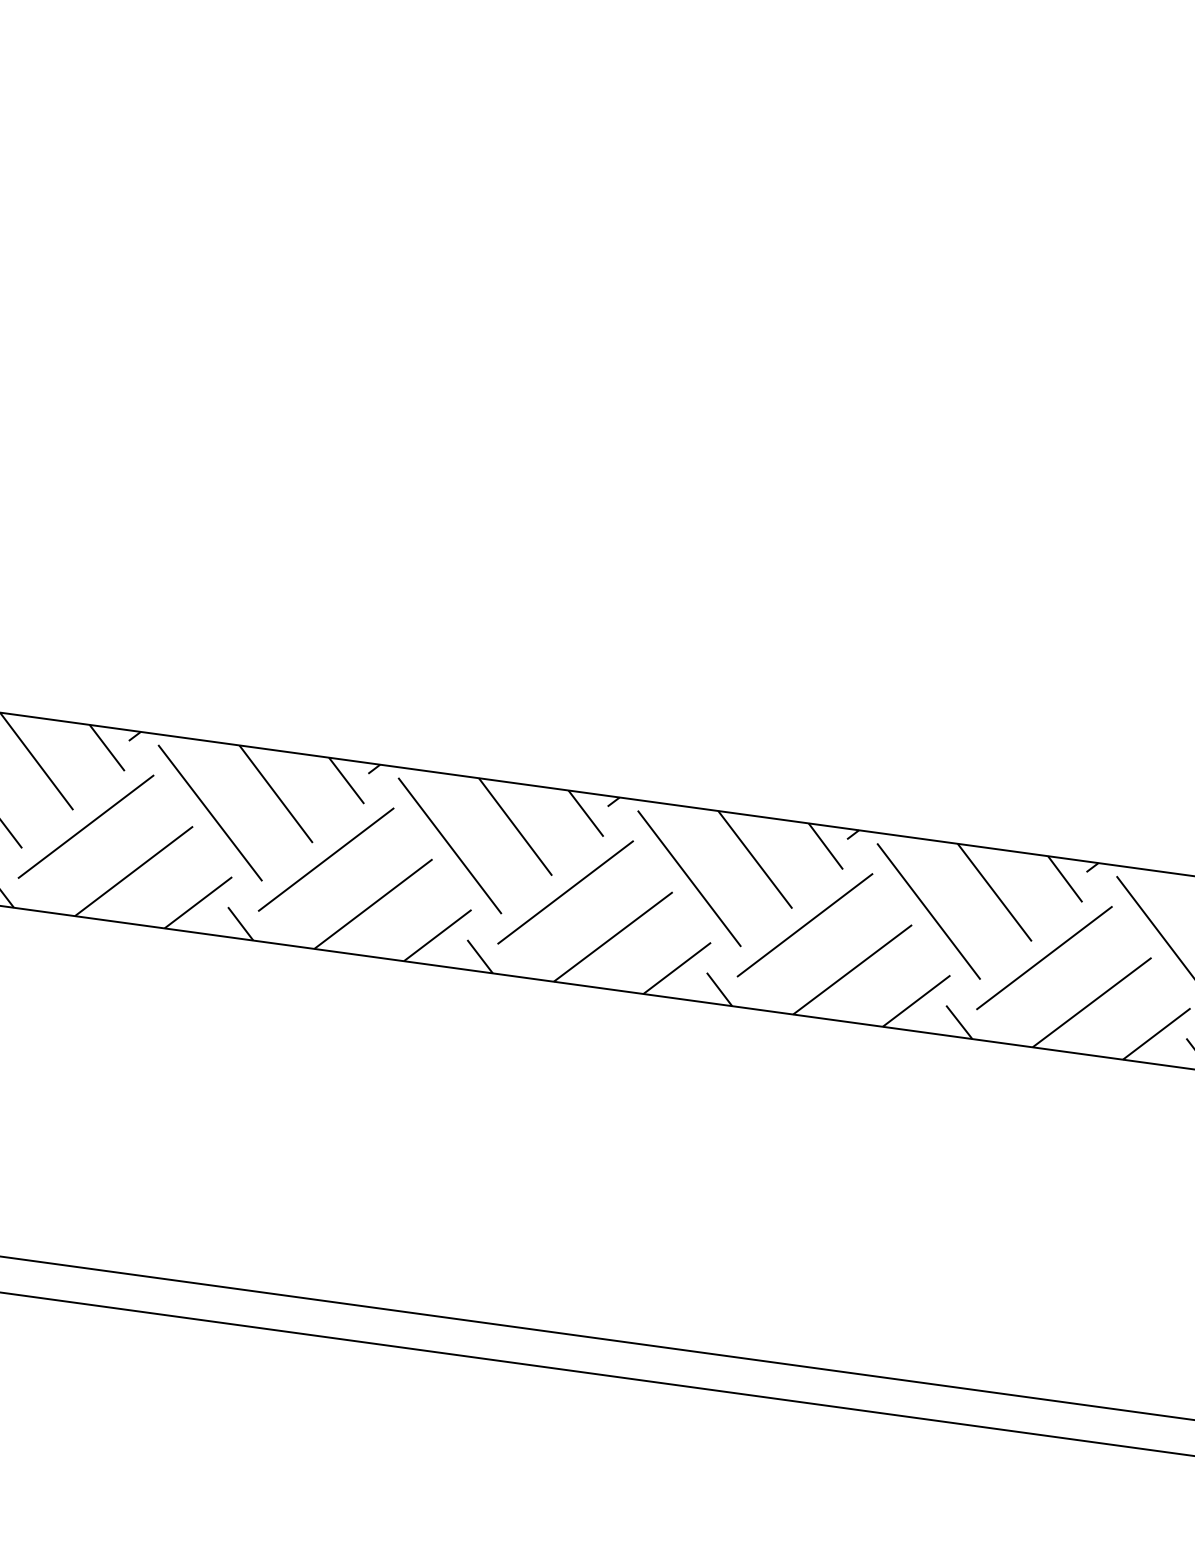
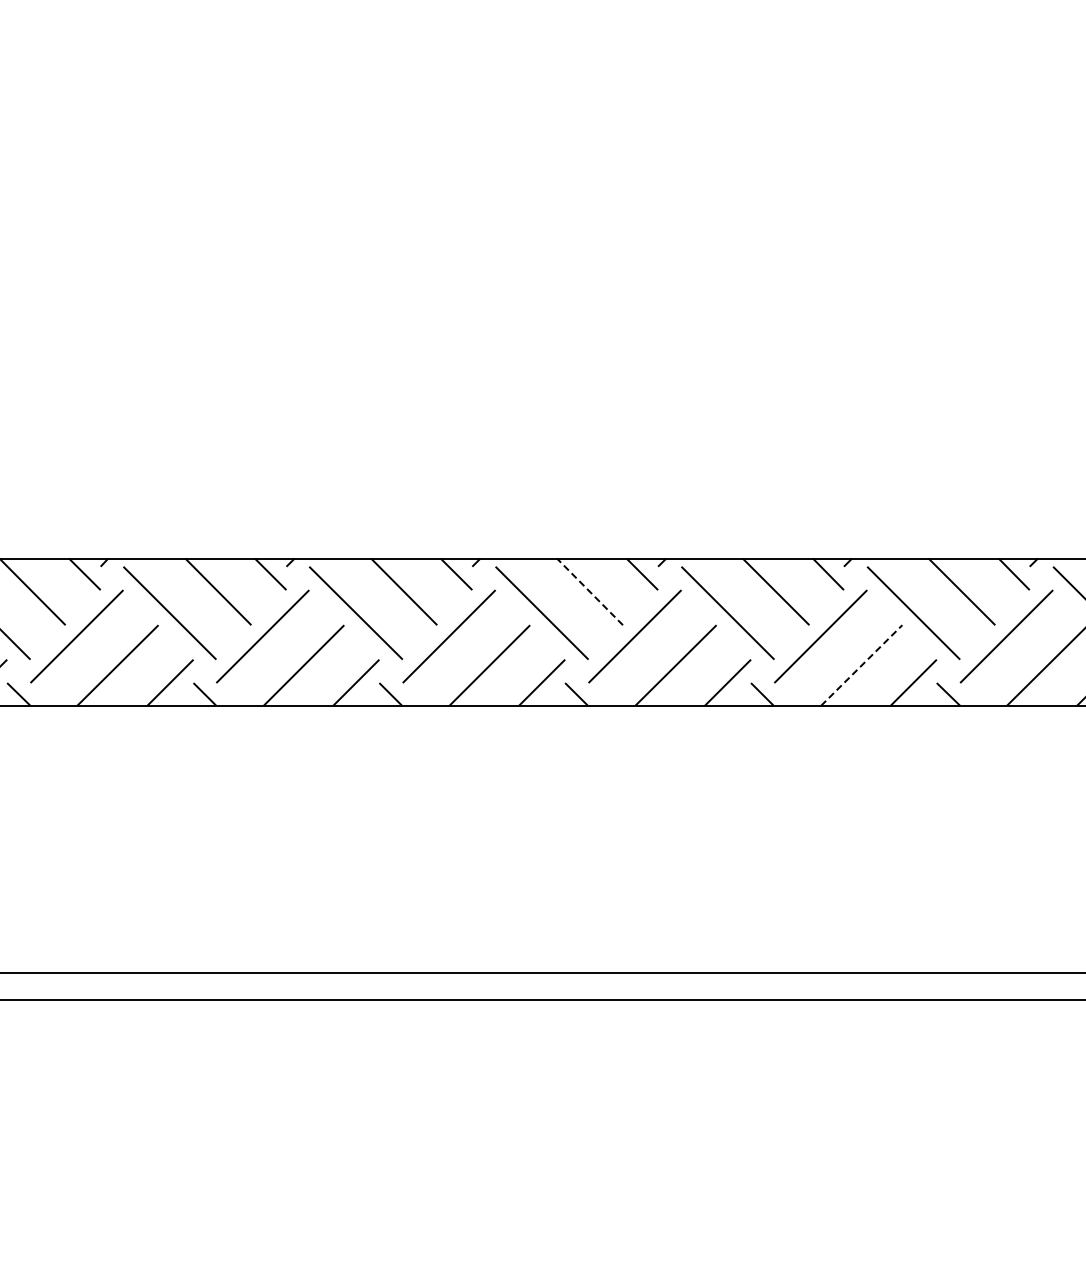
line: (516, 826) -> (590, 591), solid -> dashed
line: (853, 969) -> (862, 665), solid -> dashed

